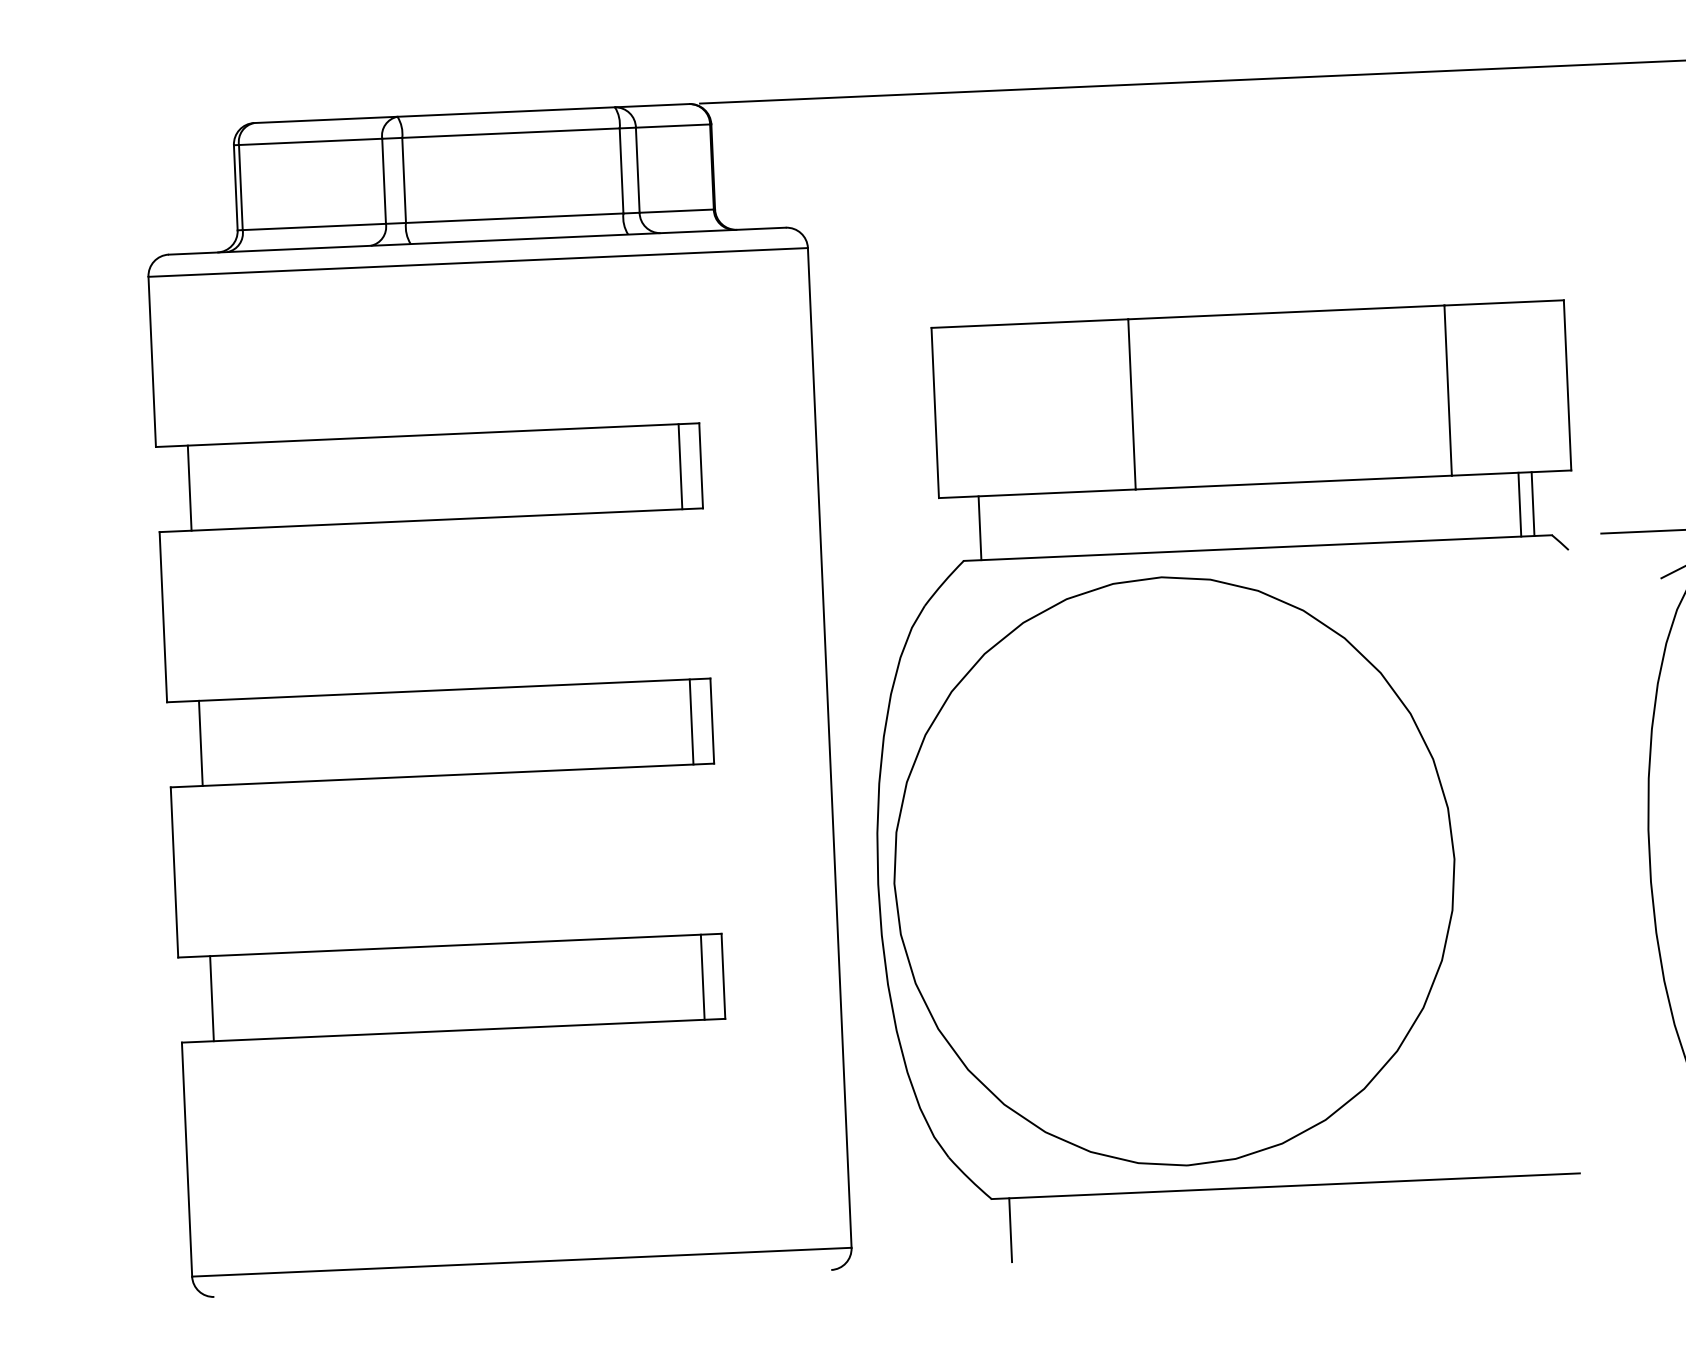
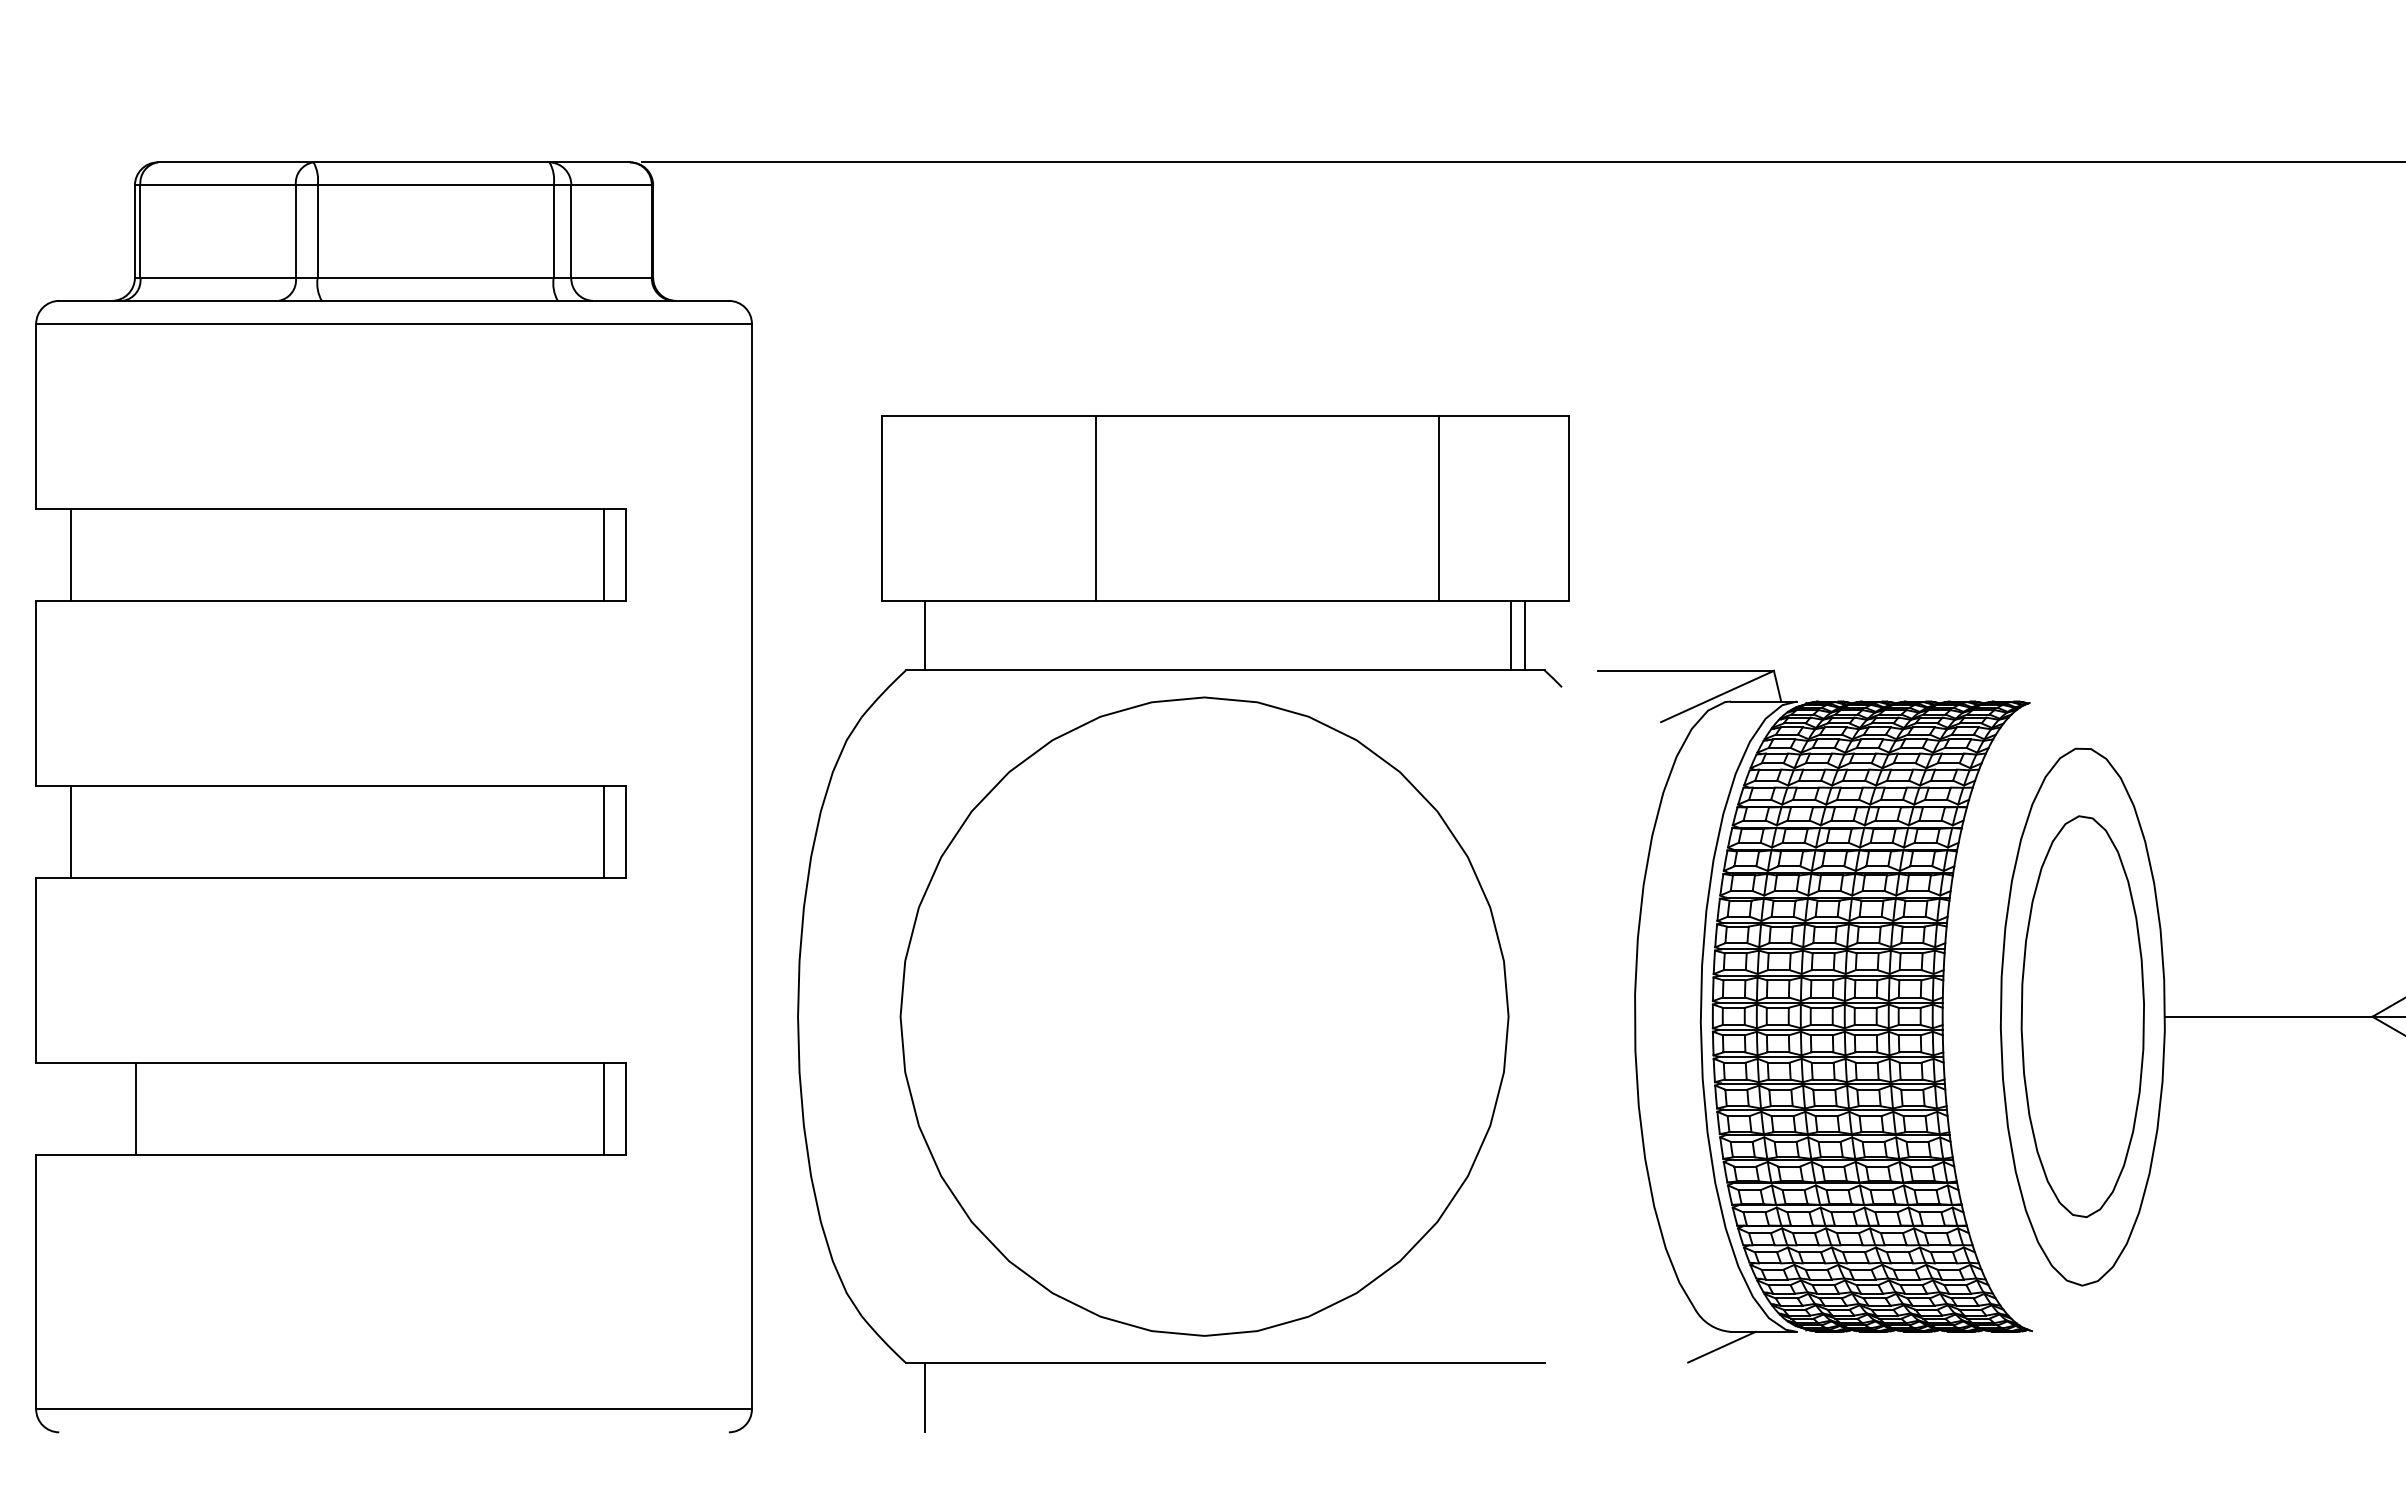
part: (1174, 871) -> (1204, 1016), moved
line: (211, 998) -> (135, 1108), moved

